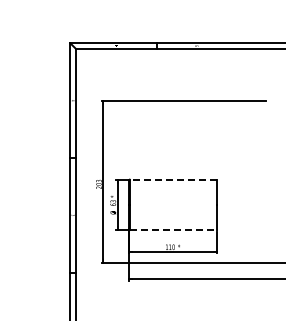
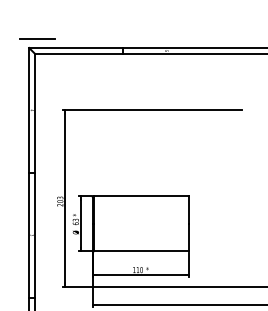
line: (78, 35) -> (37, 39), added
line: (173, 179) -> (141, 196), dashed -> solid
line: (173, 230) -> (141, 251), dashed -> solid

